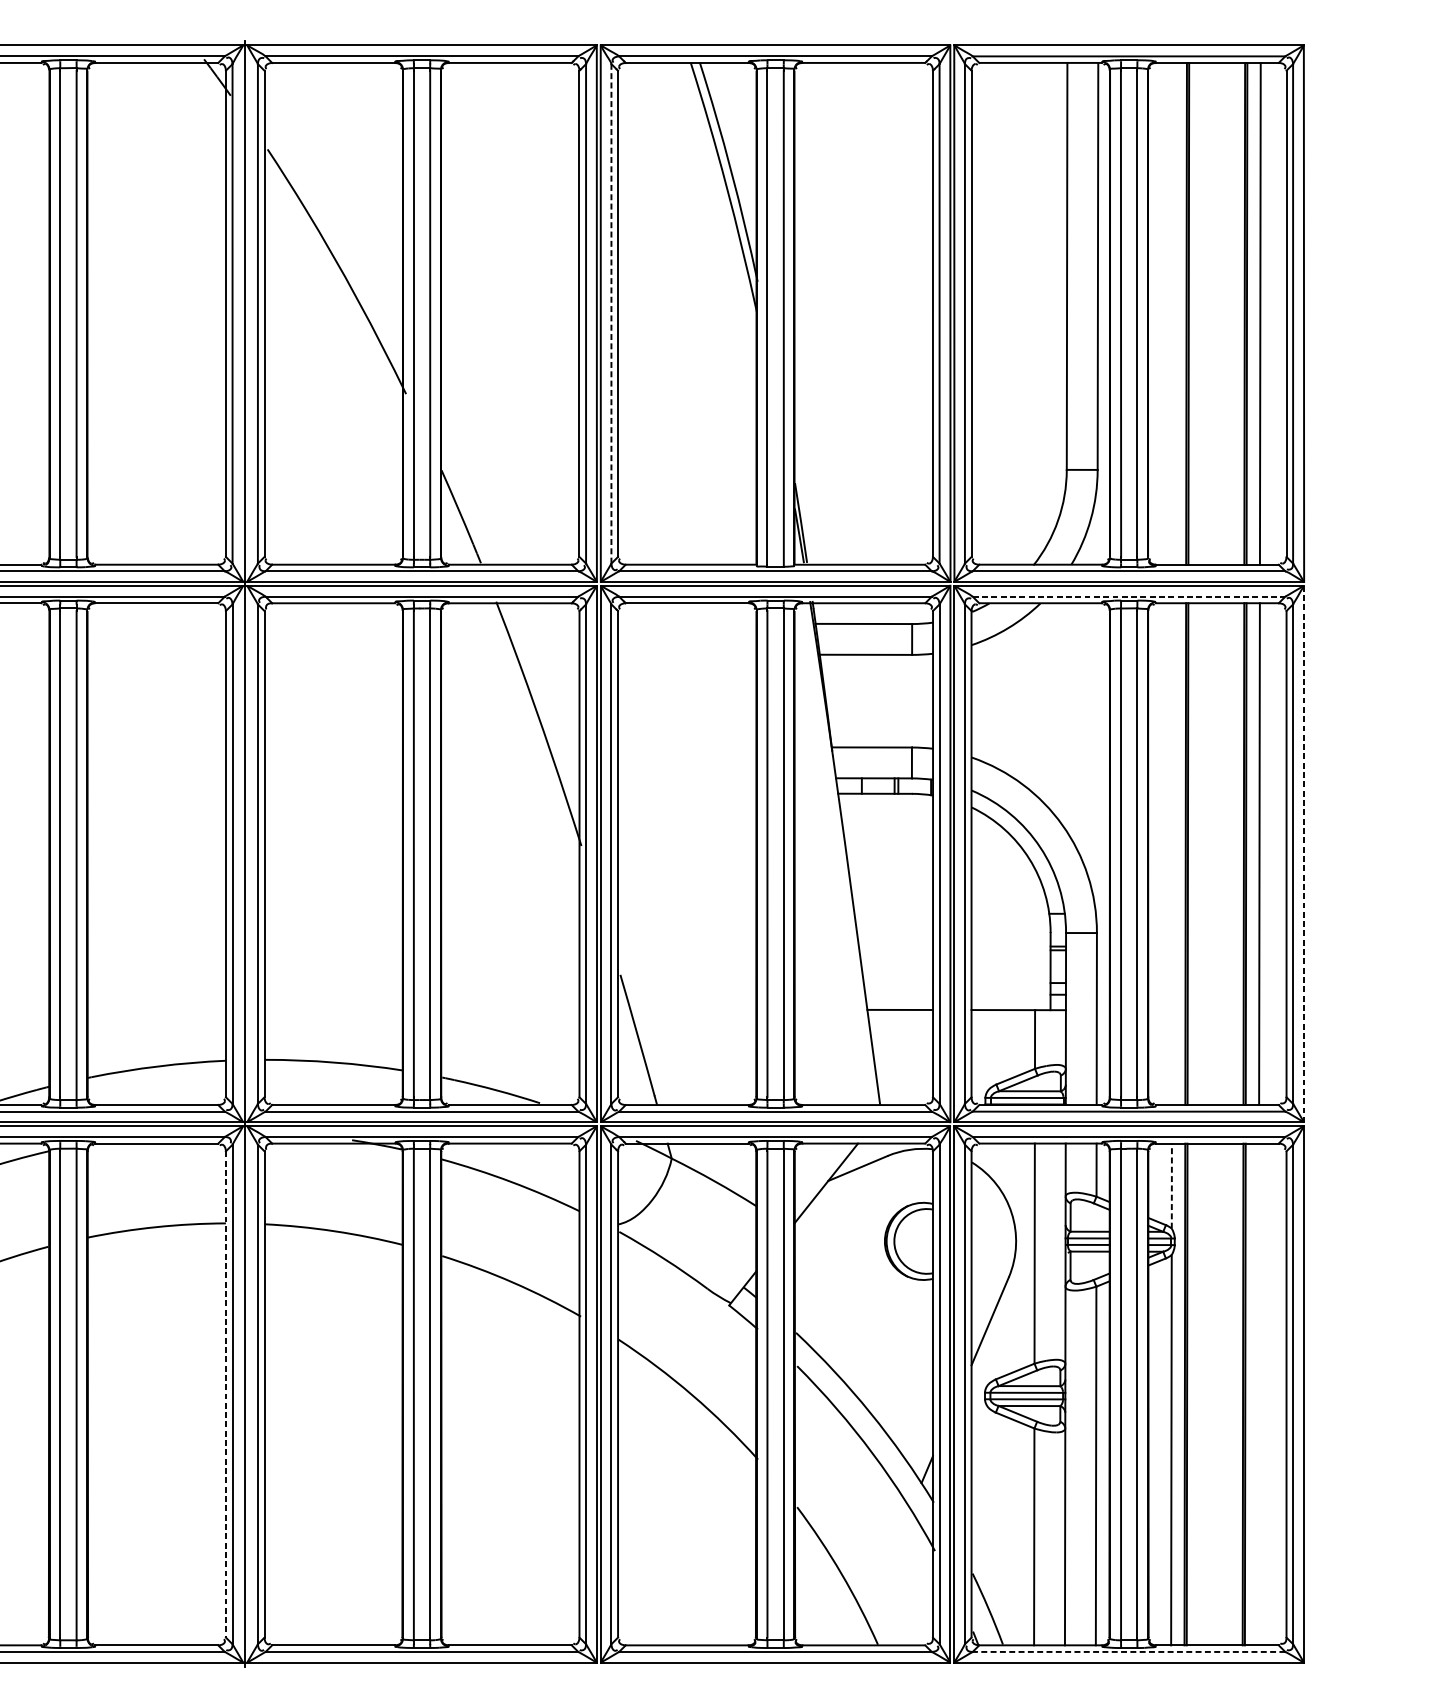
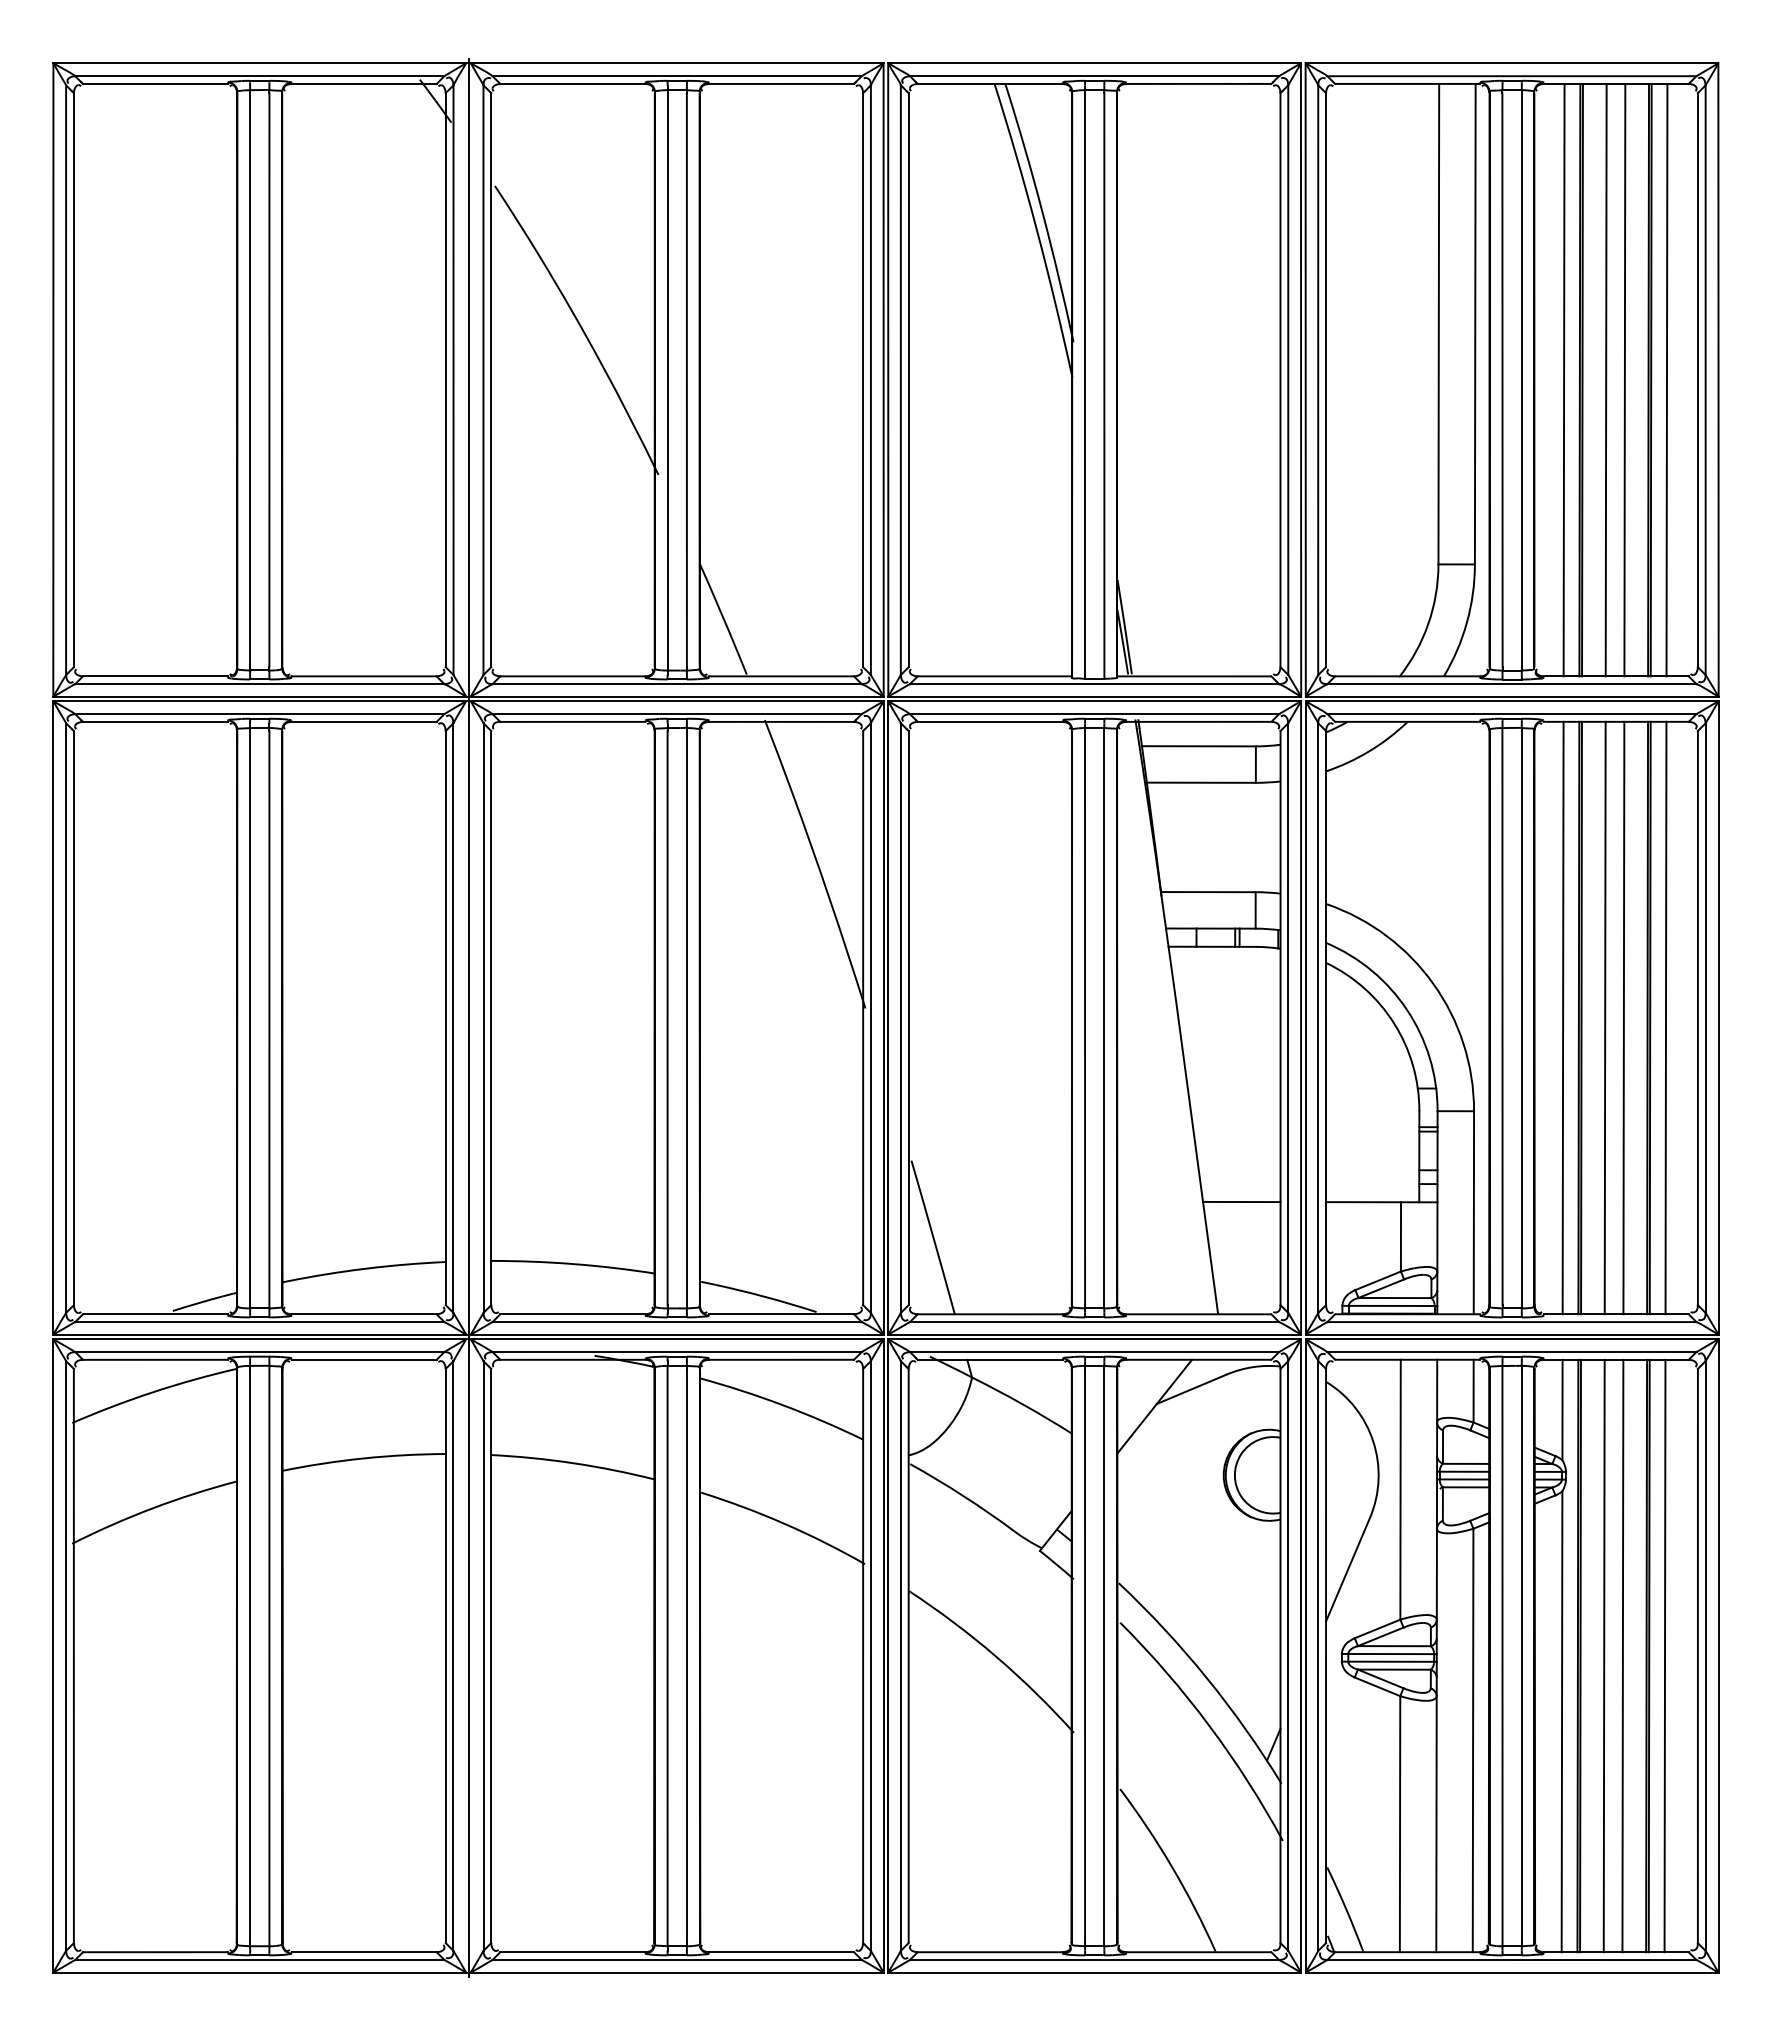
line: (611, 314) -> (900, 380), dashed -> solid
line: (1172, 314) -> (1563, 380), added
line: (1208, 314) -> (1605, 380), added
line: (1224, 314) -> (1624, 380), added
line: (1128, 597) -> (1511, 714), dashed -> solid
line: (1171, 853) -> (1562, 1017), added
line: (1207, 853) -> (1604, 1017), added
line: (1223, 853) -> (1623, 1017), added
line: (1303, 853) -> (1718, 1017), dashed -> solid
line: (1171, 1185) -> (1562, 1409), dashed -> solid
line: (225, 1394) -> (445, 1656), dashed -> solid
line: (1206, 1394) -> (1603, 1655), added
line: (1222, 1394) -> (1622, 1655), added
line: (1258, 1394) -> (1664, 1655), added
line: (1128, 1652) -> (1511, 1960), dashed -> solid

